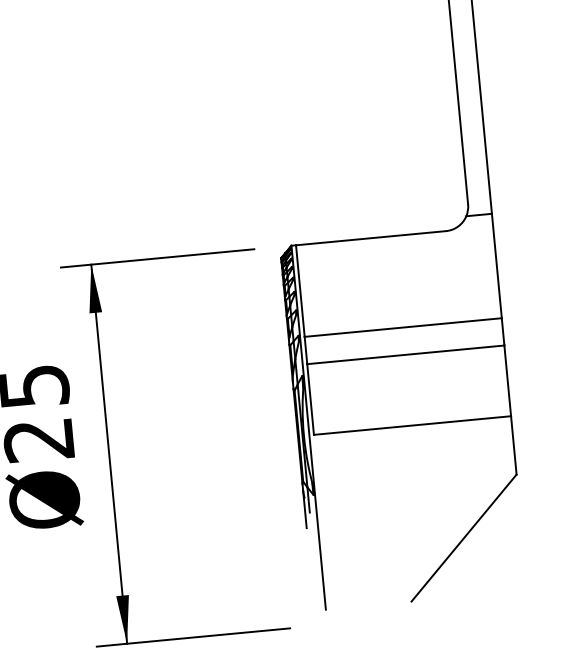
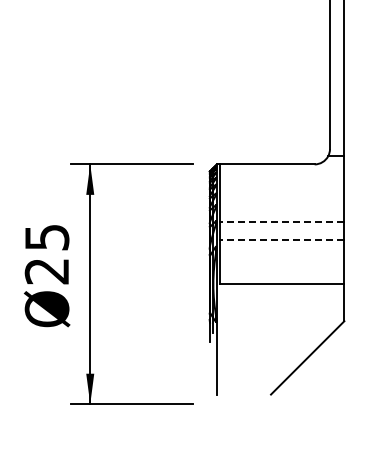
line: (402, 327) -> (281, 222), solid -> dashed
line: (404, 354) -> (281, 239), solid -> dashed

